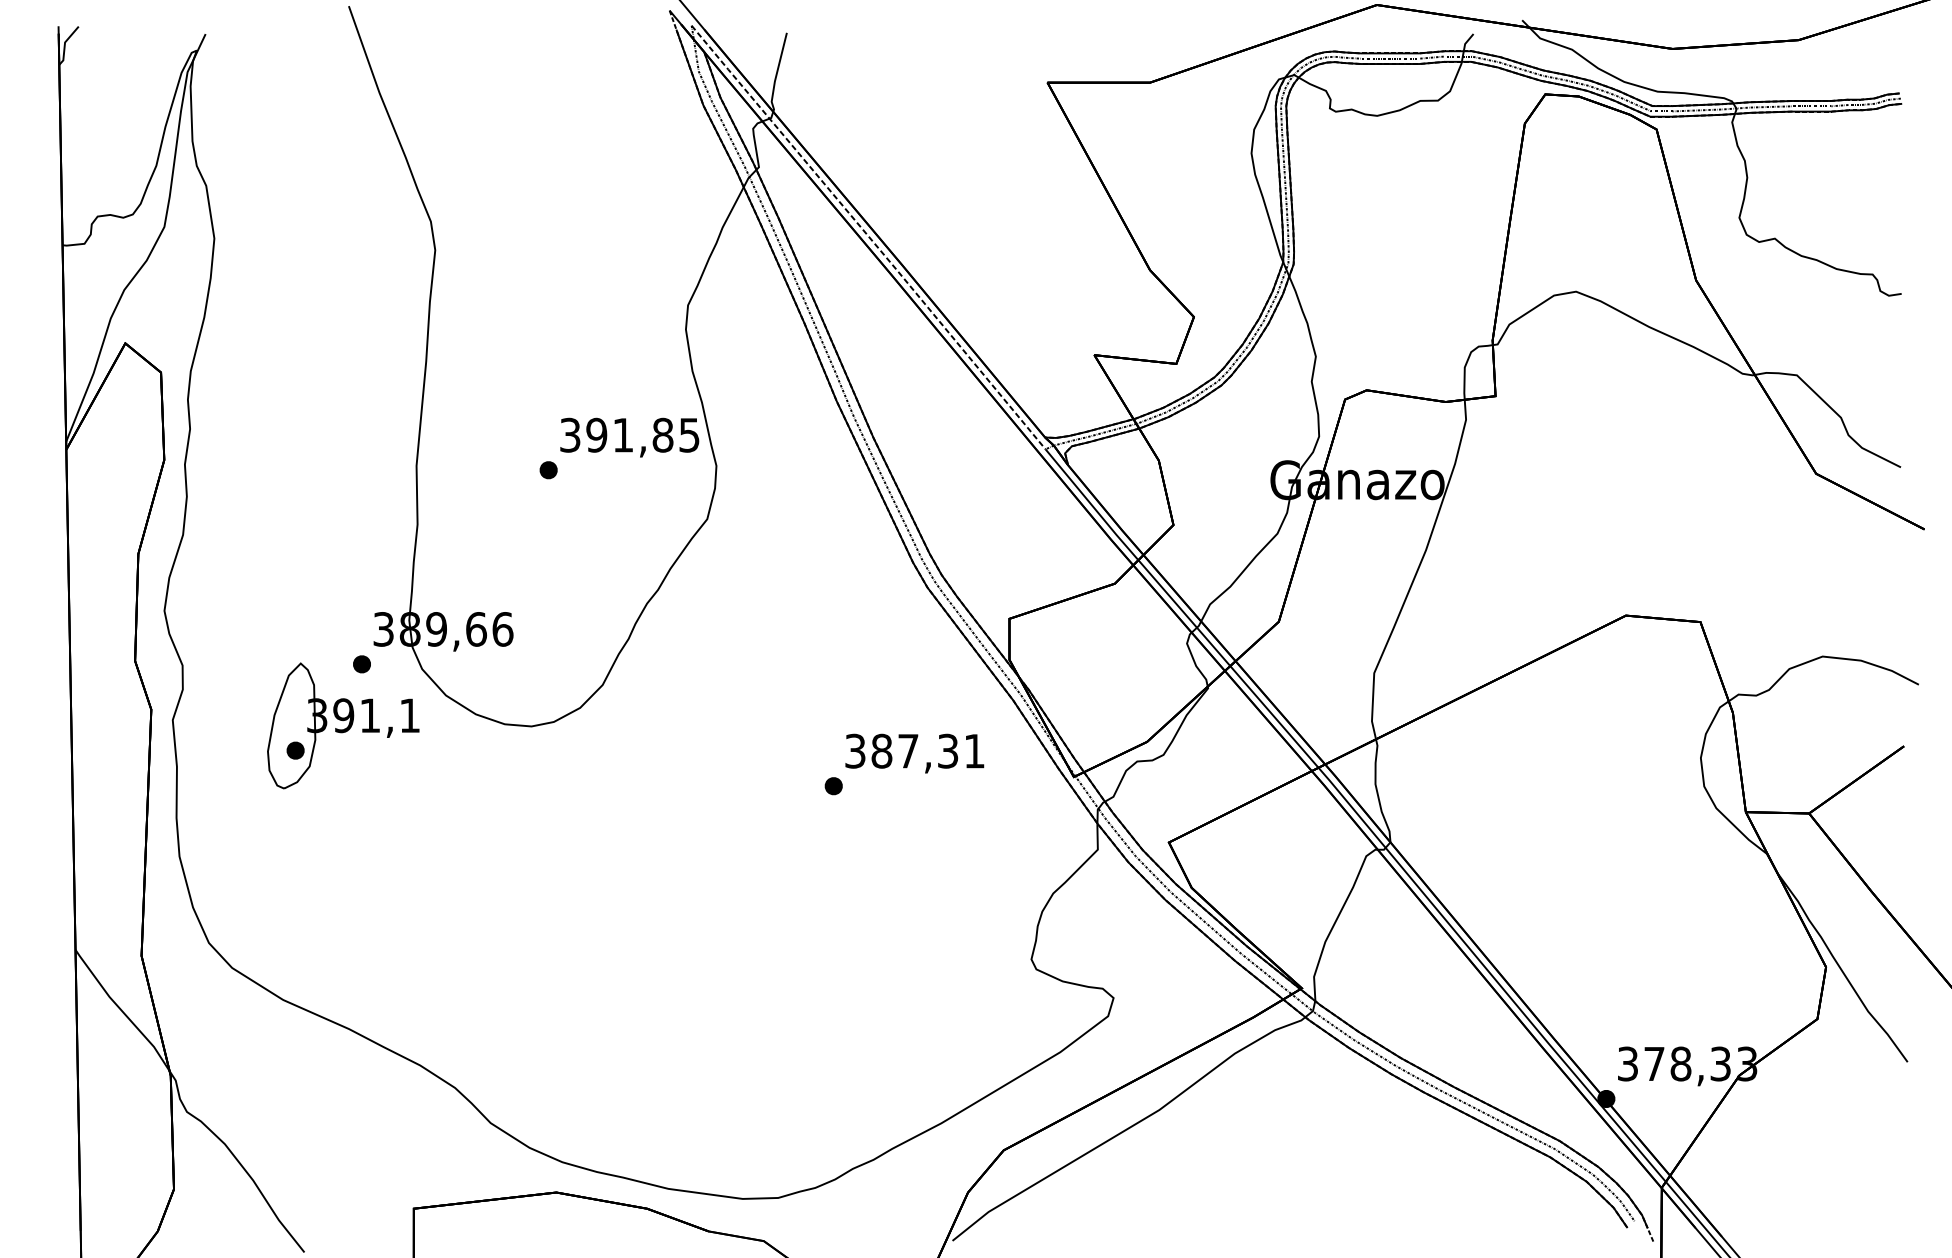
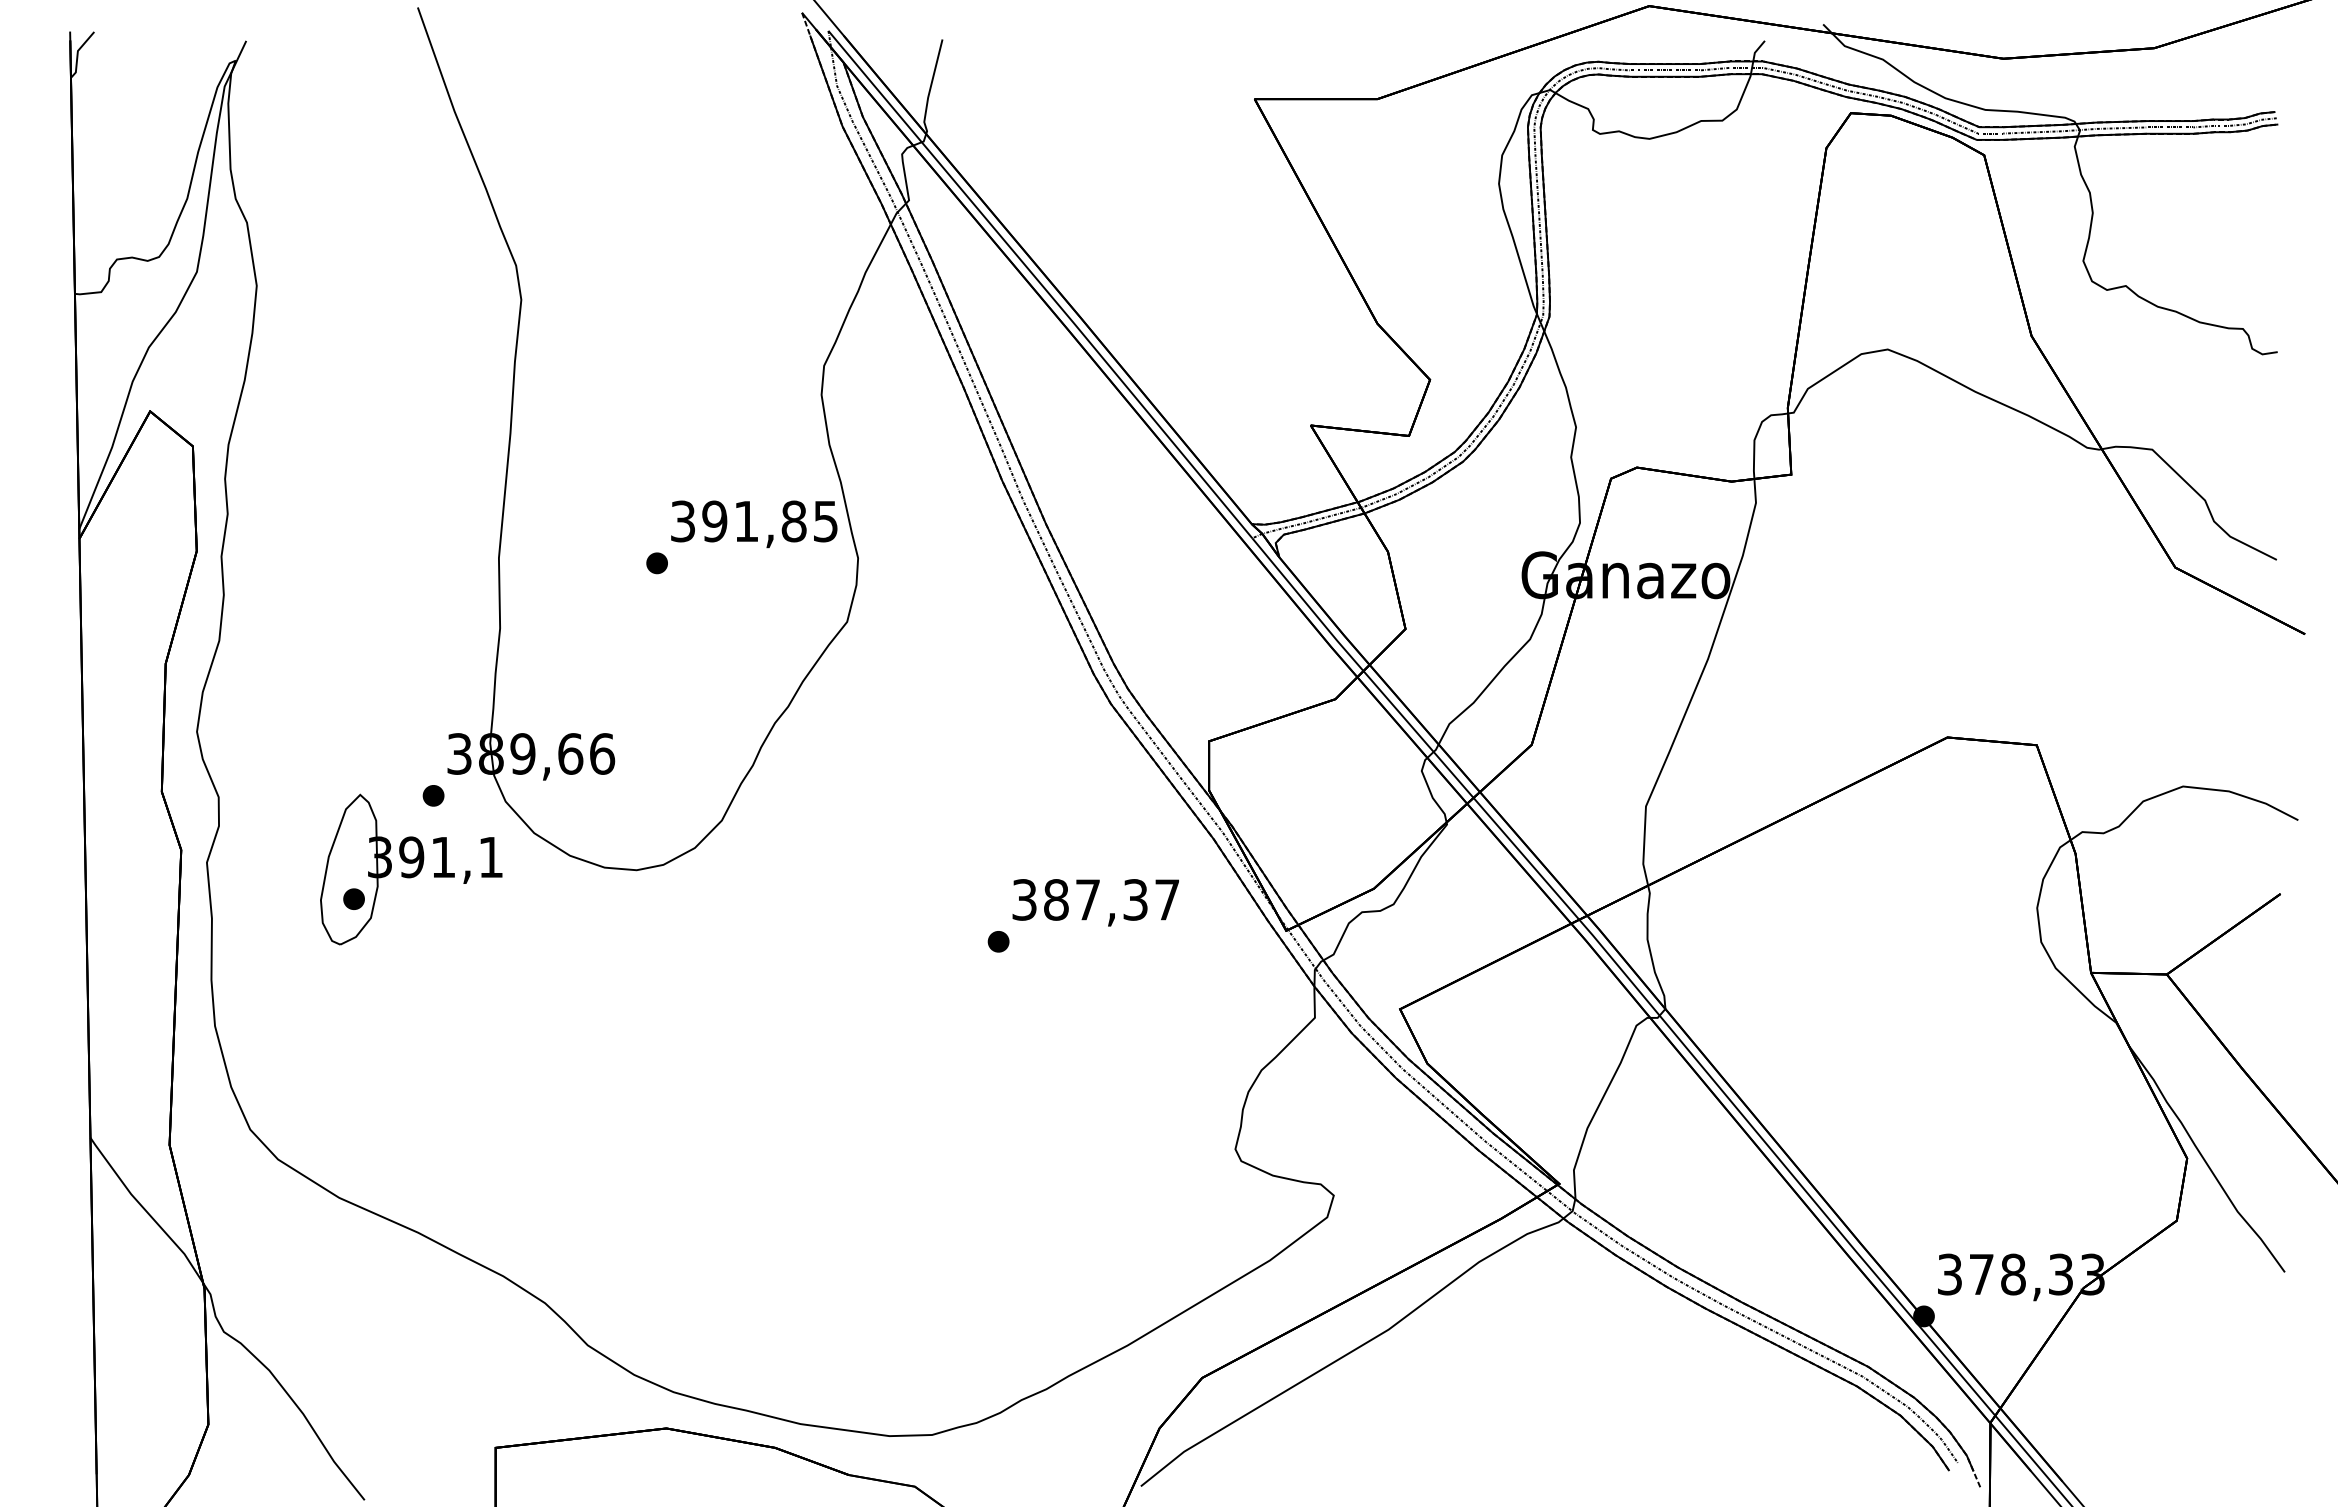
line: (869, 237) -> (1041, 284), dashed -> solid
text: (973, 750) -> (1166, 899), 387,31 -> 387,37

